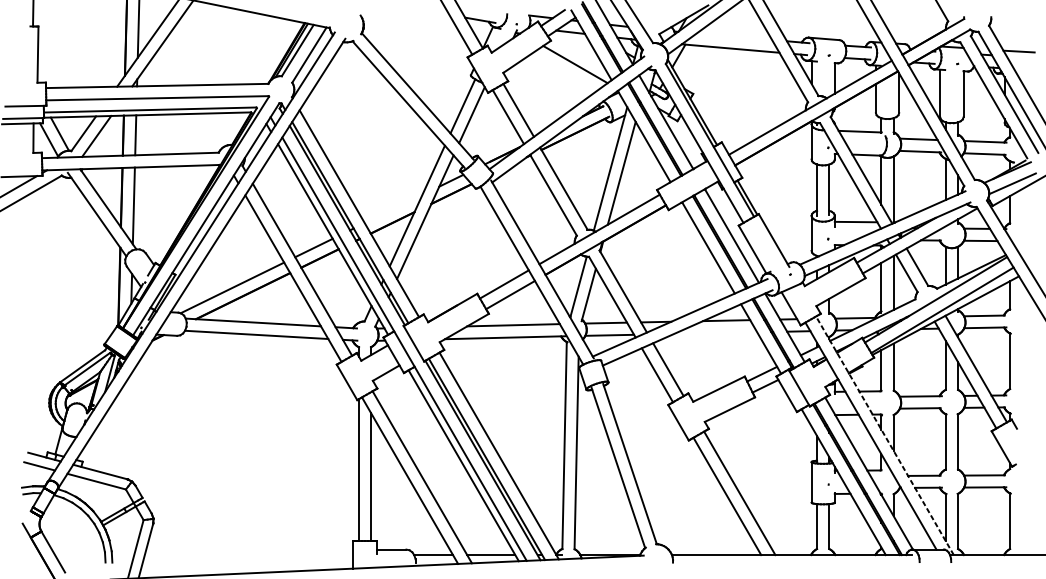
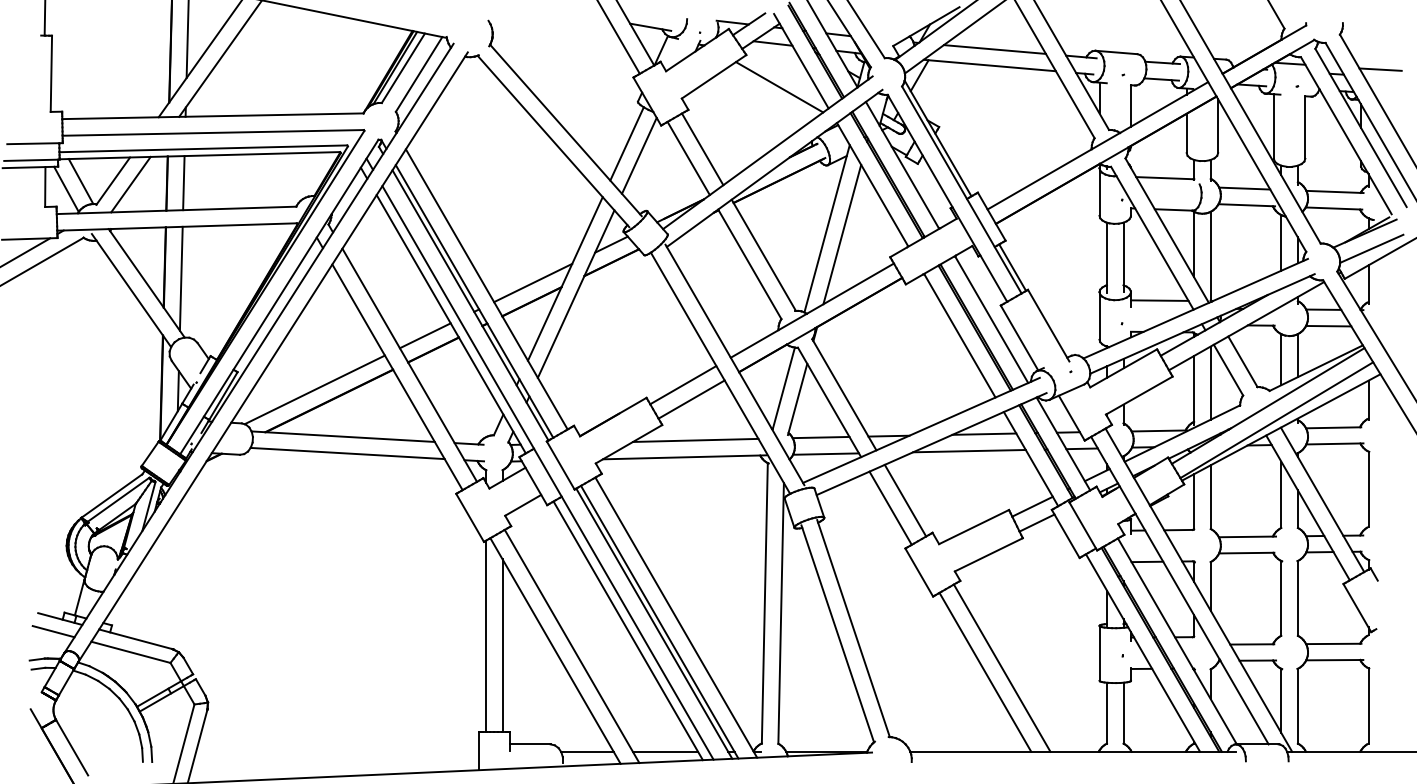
line: (734, 36) -> (994, 49), added
line: (393, 208) -> (533, 282), added
line: (715, 332) -> (969, 450), added
line: (884, 436) -> (1198, 590), dashed -> solid

